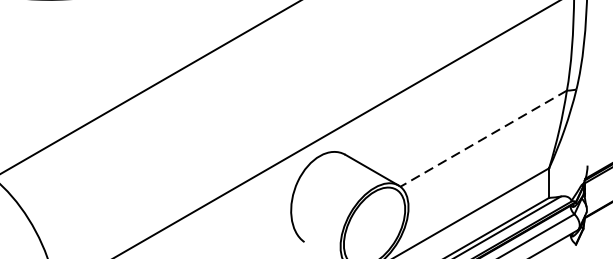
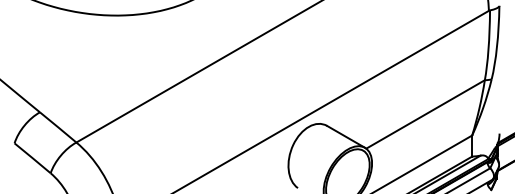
line: (483, 138) -> (425, 114), dashed -> solid

